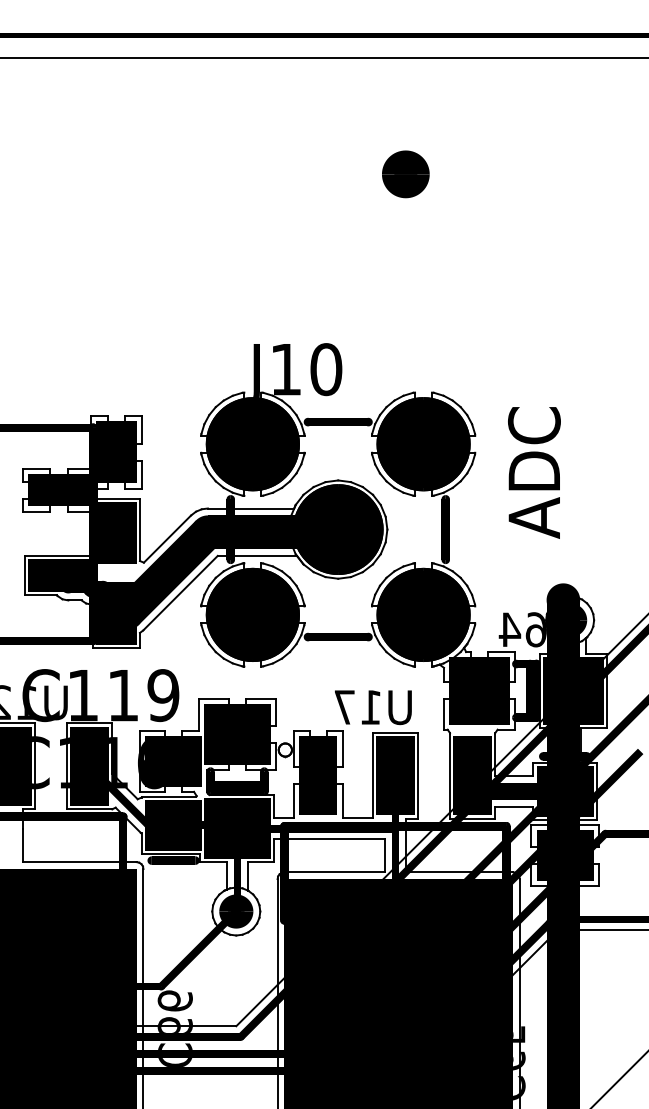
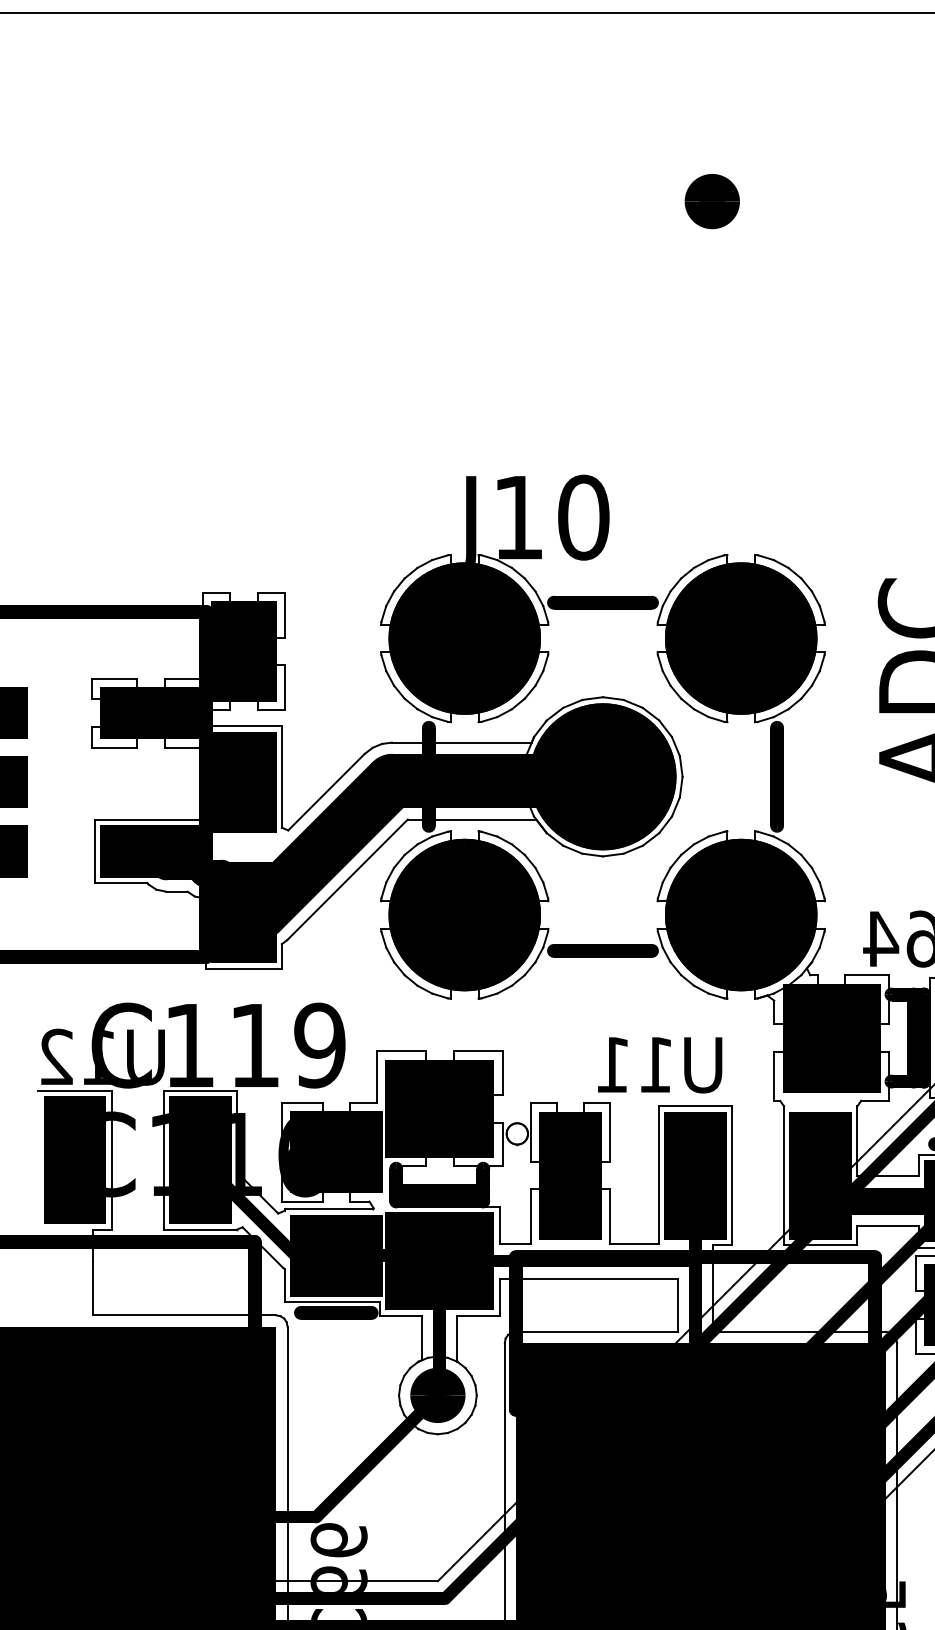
part: (405, 174) -> (711, 201), size x0.71
text: (344, 707) -> (613, 1064), U17 -> U11

